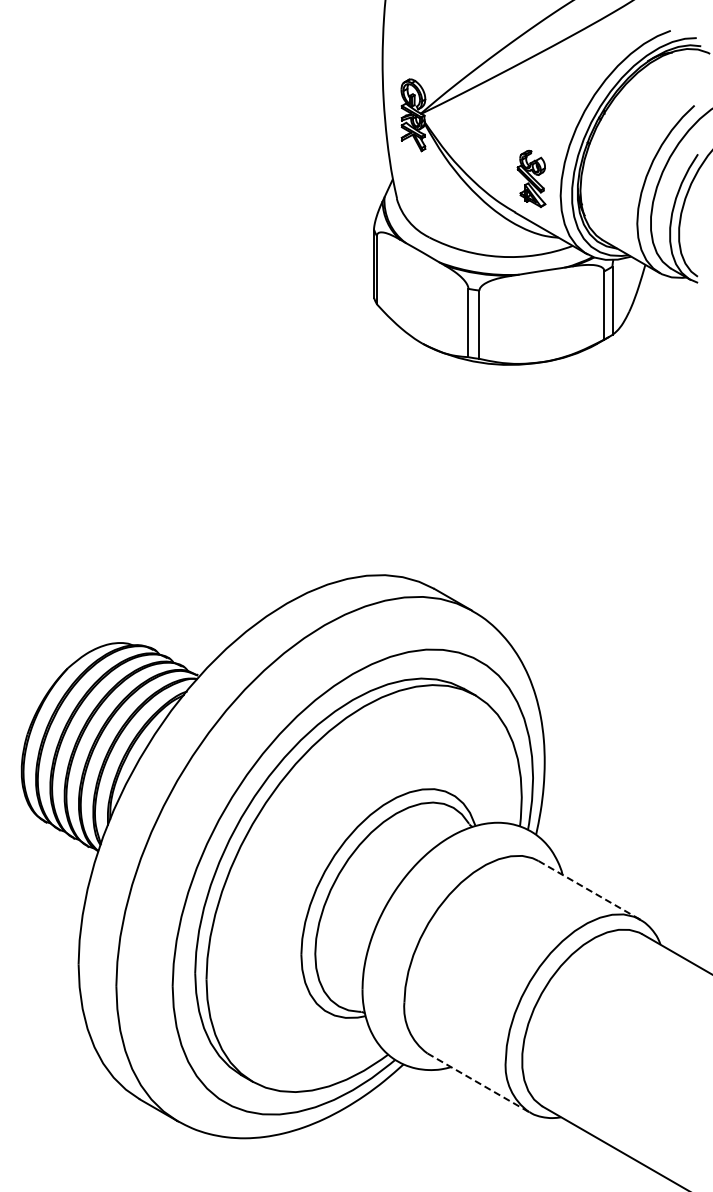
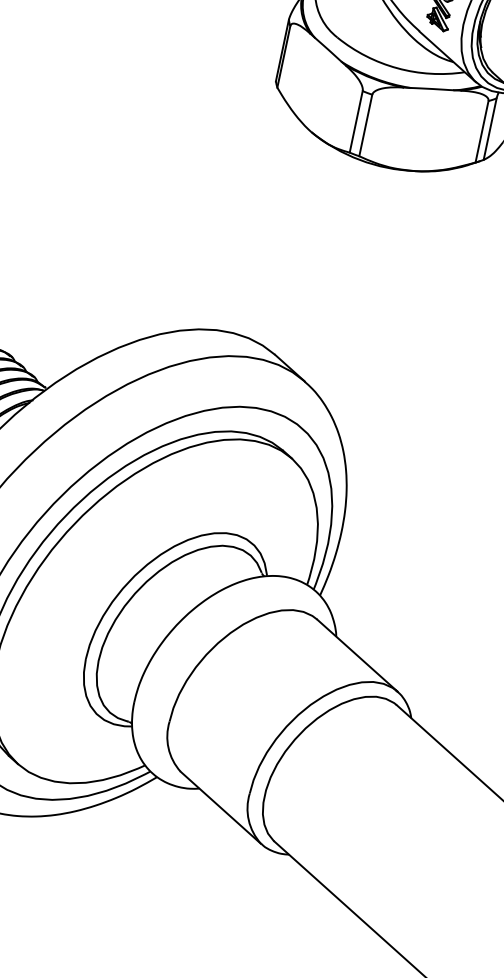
line: (589, 890) -> (357, 655), dashed -> solid
line: (478, 1082) -> (221, 807), dashed -> solid

